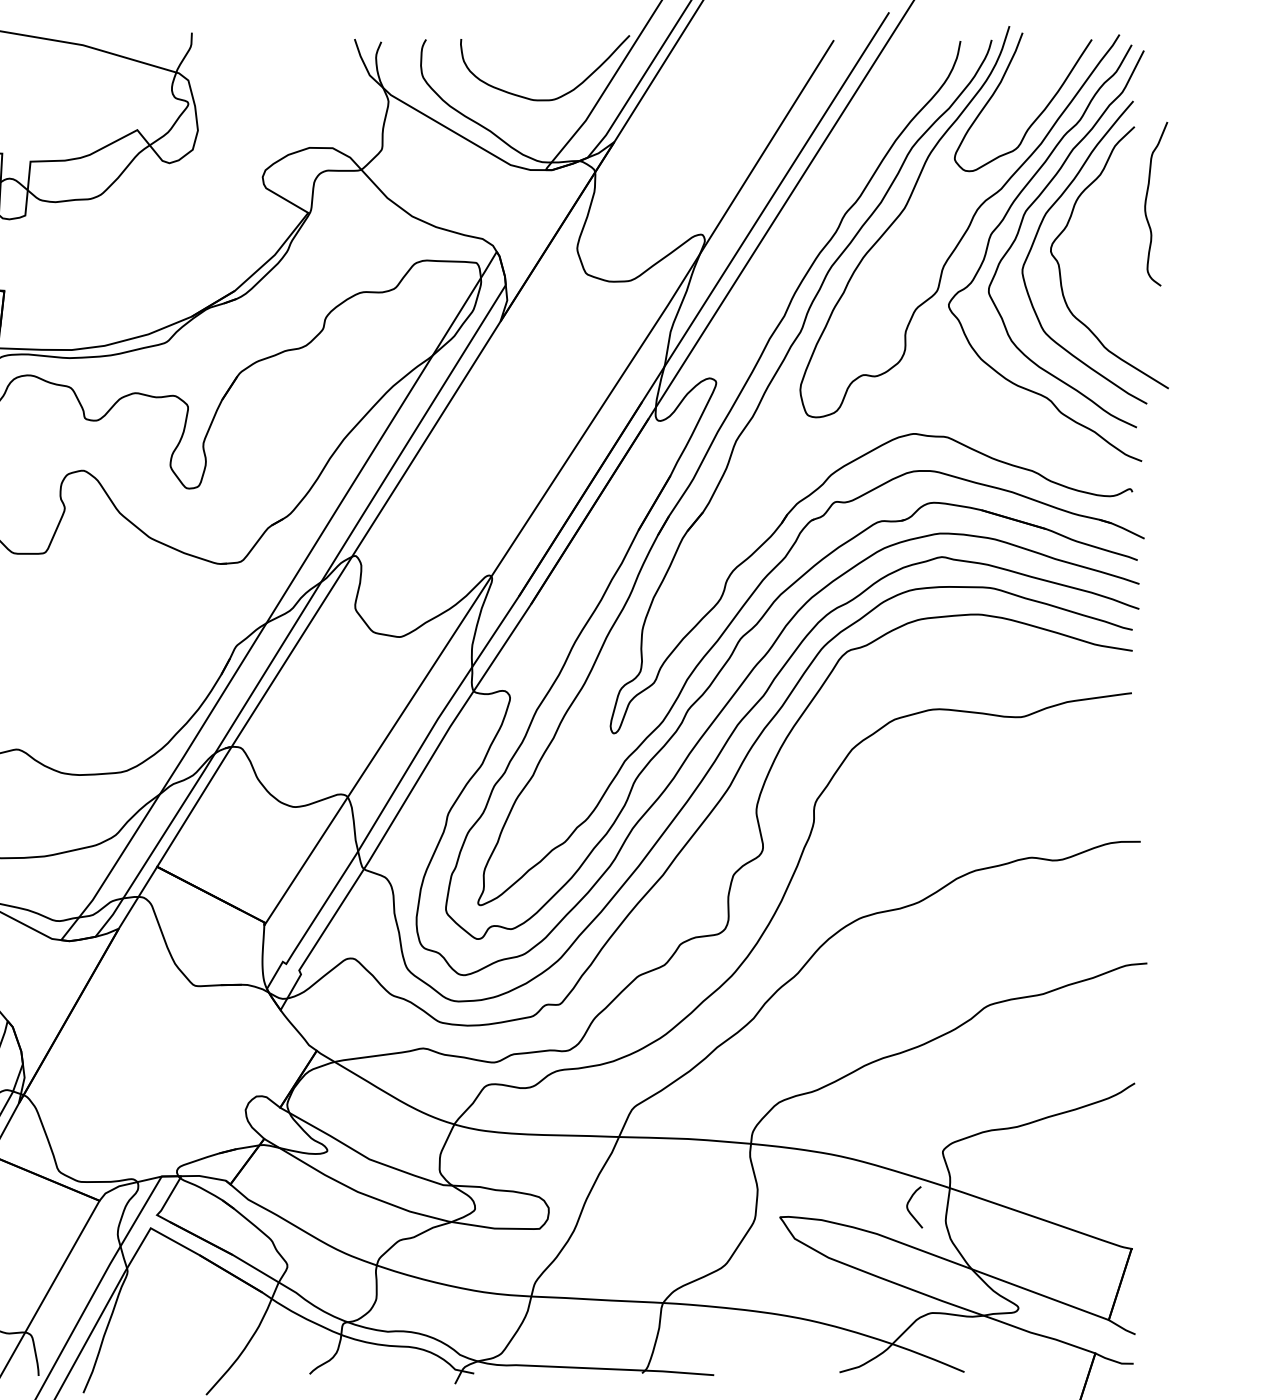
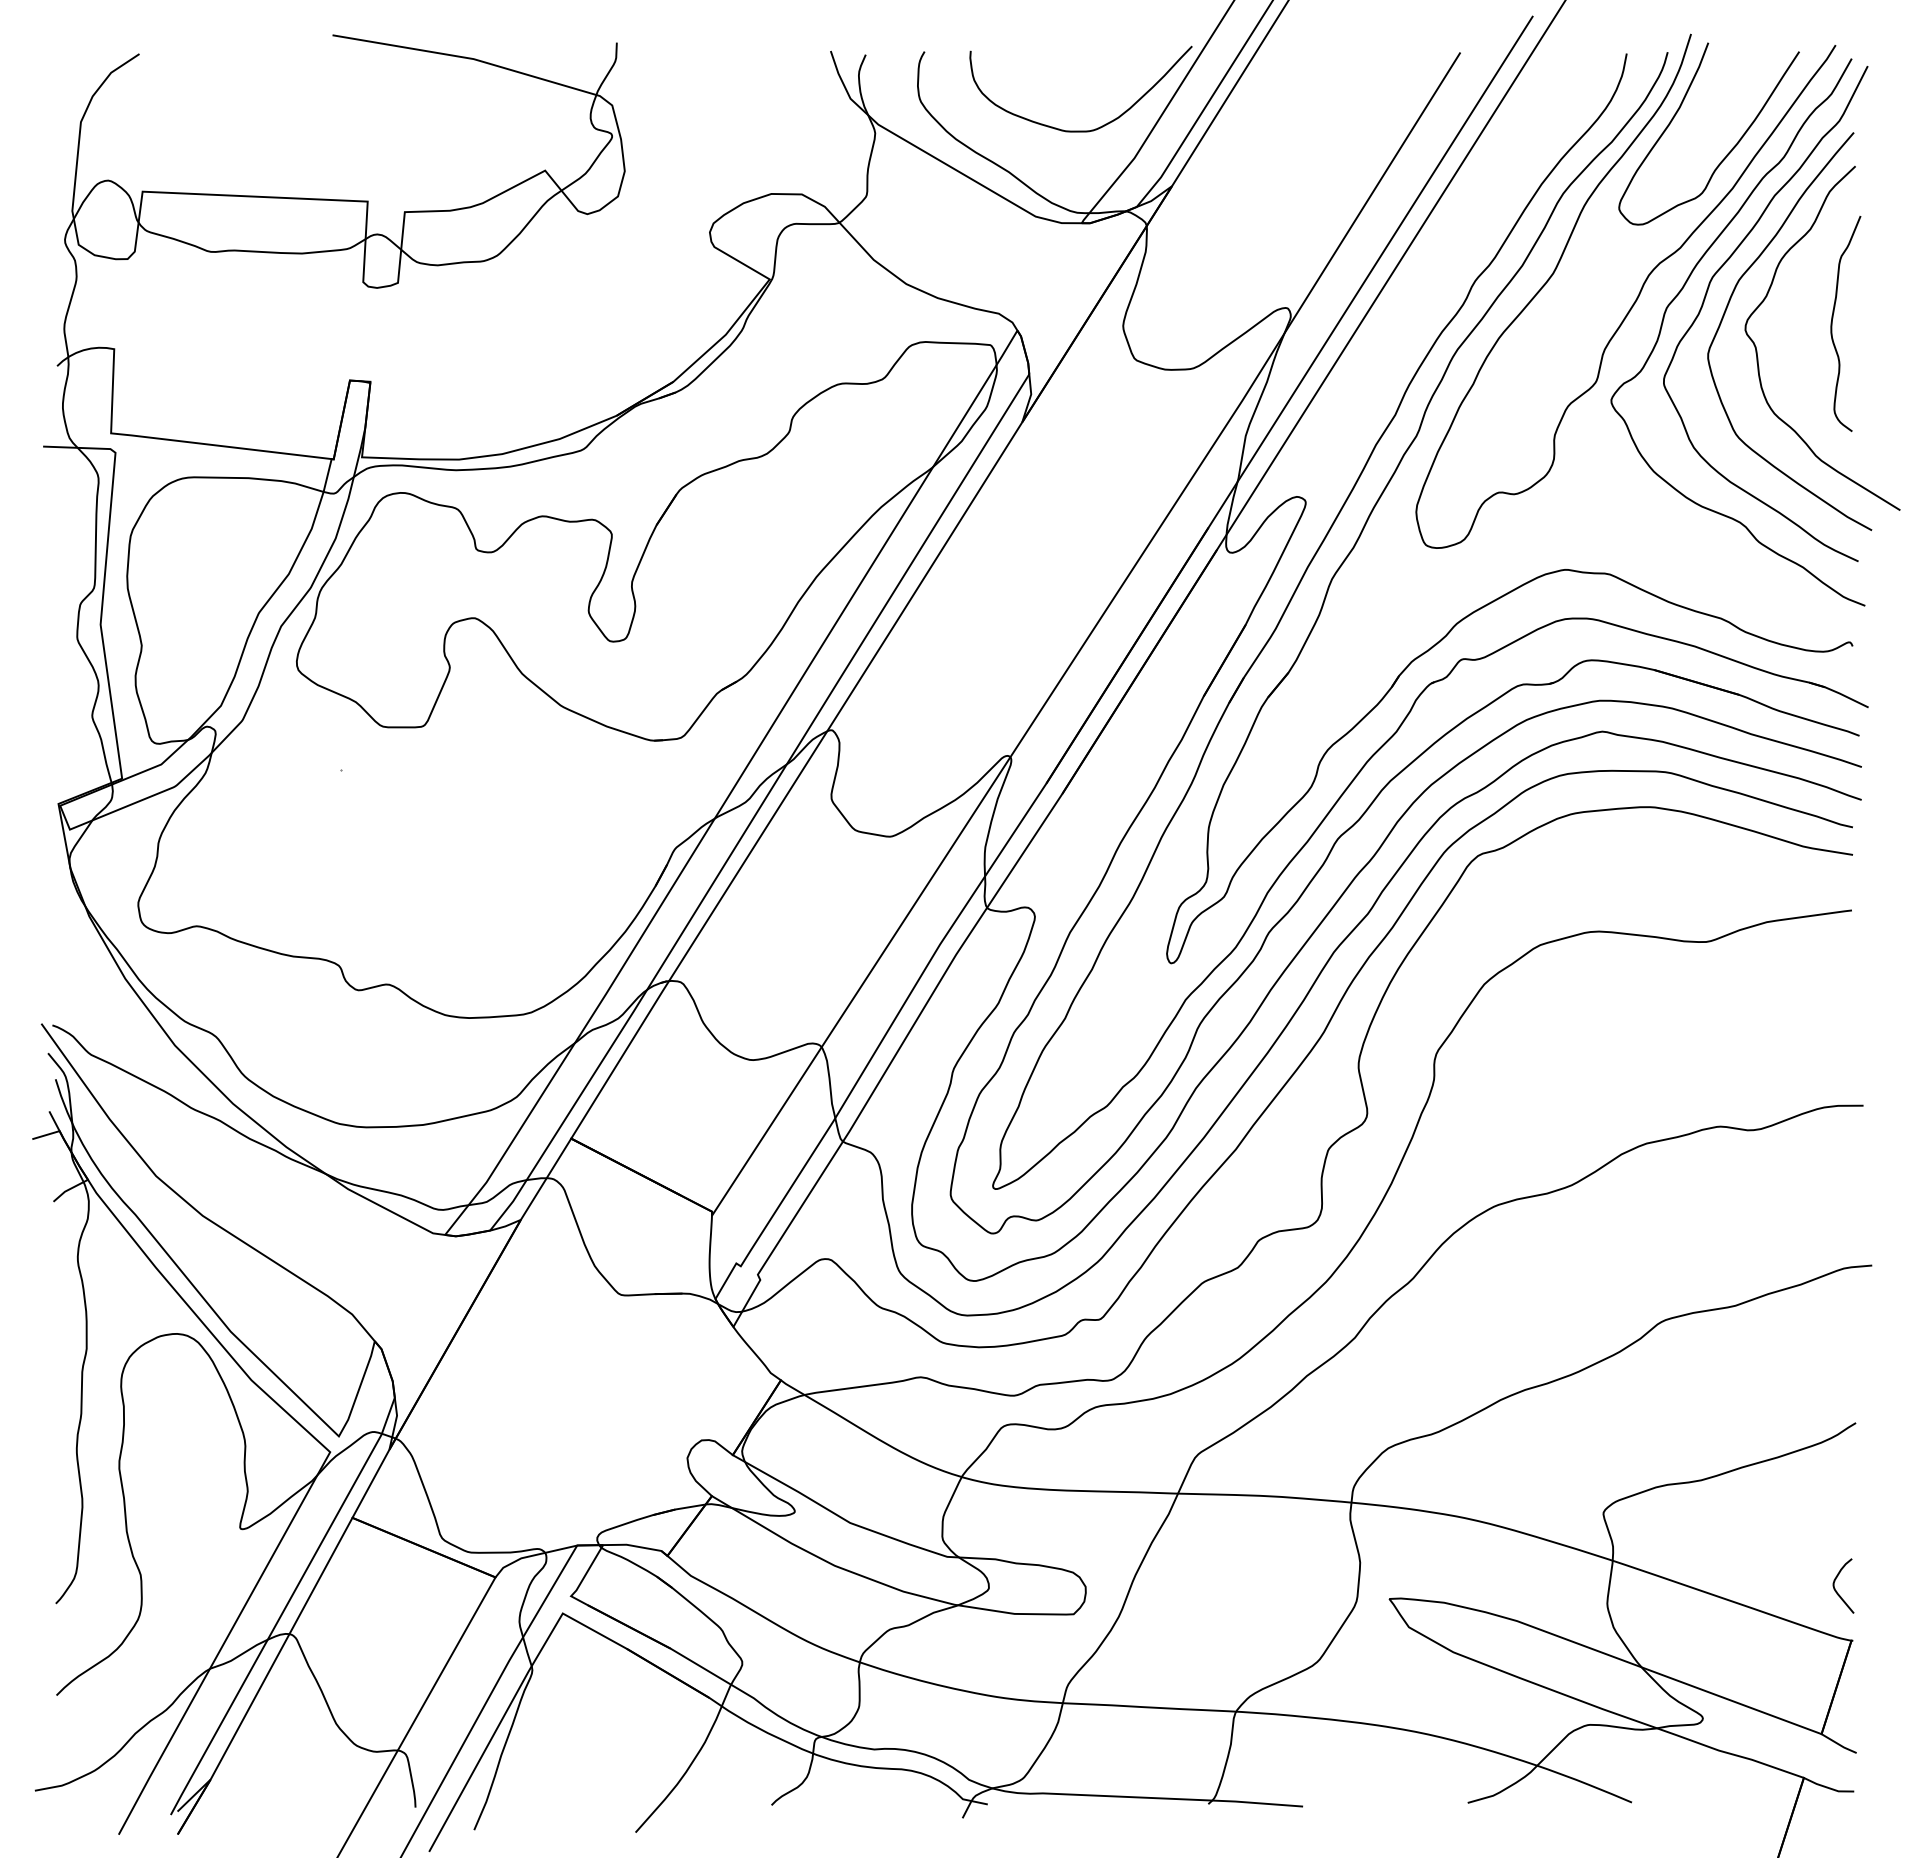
curve: (1146, 200) -> (1833, 318), moved
curve: (910, 1211) -> (1837, 1591), moved

